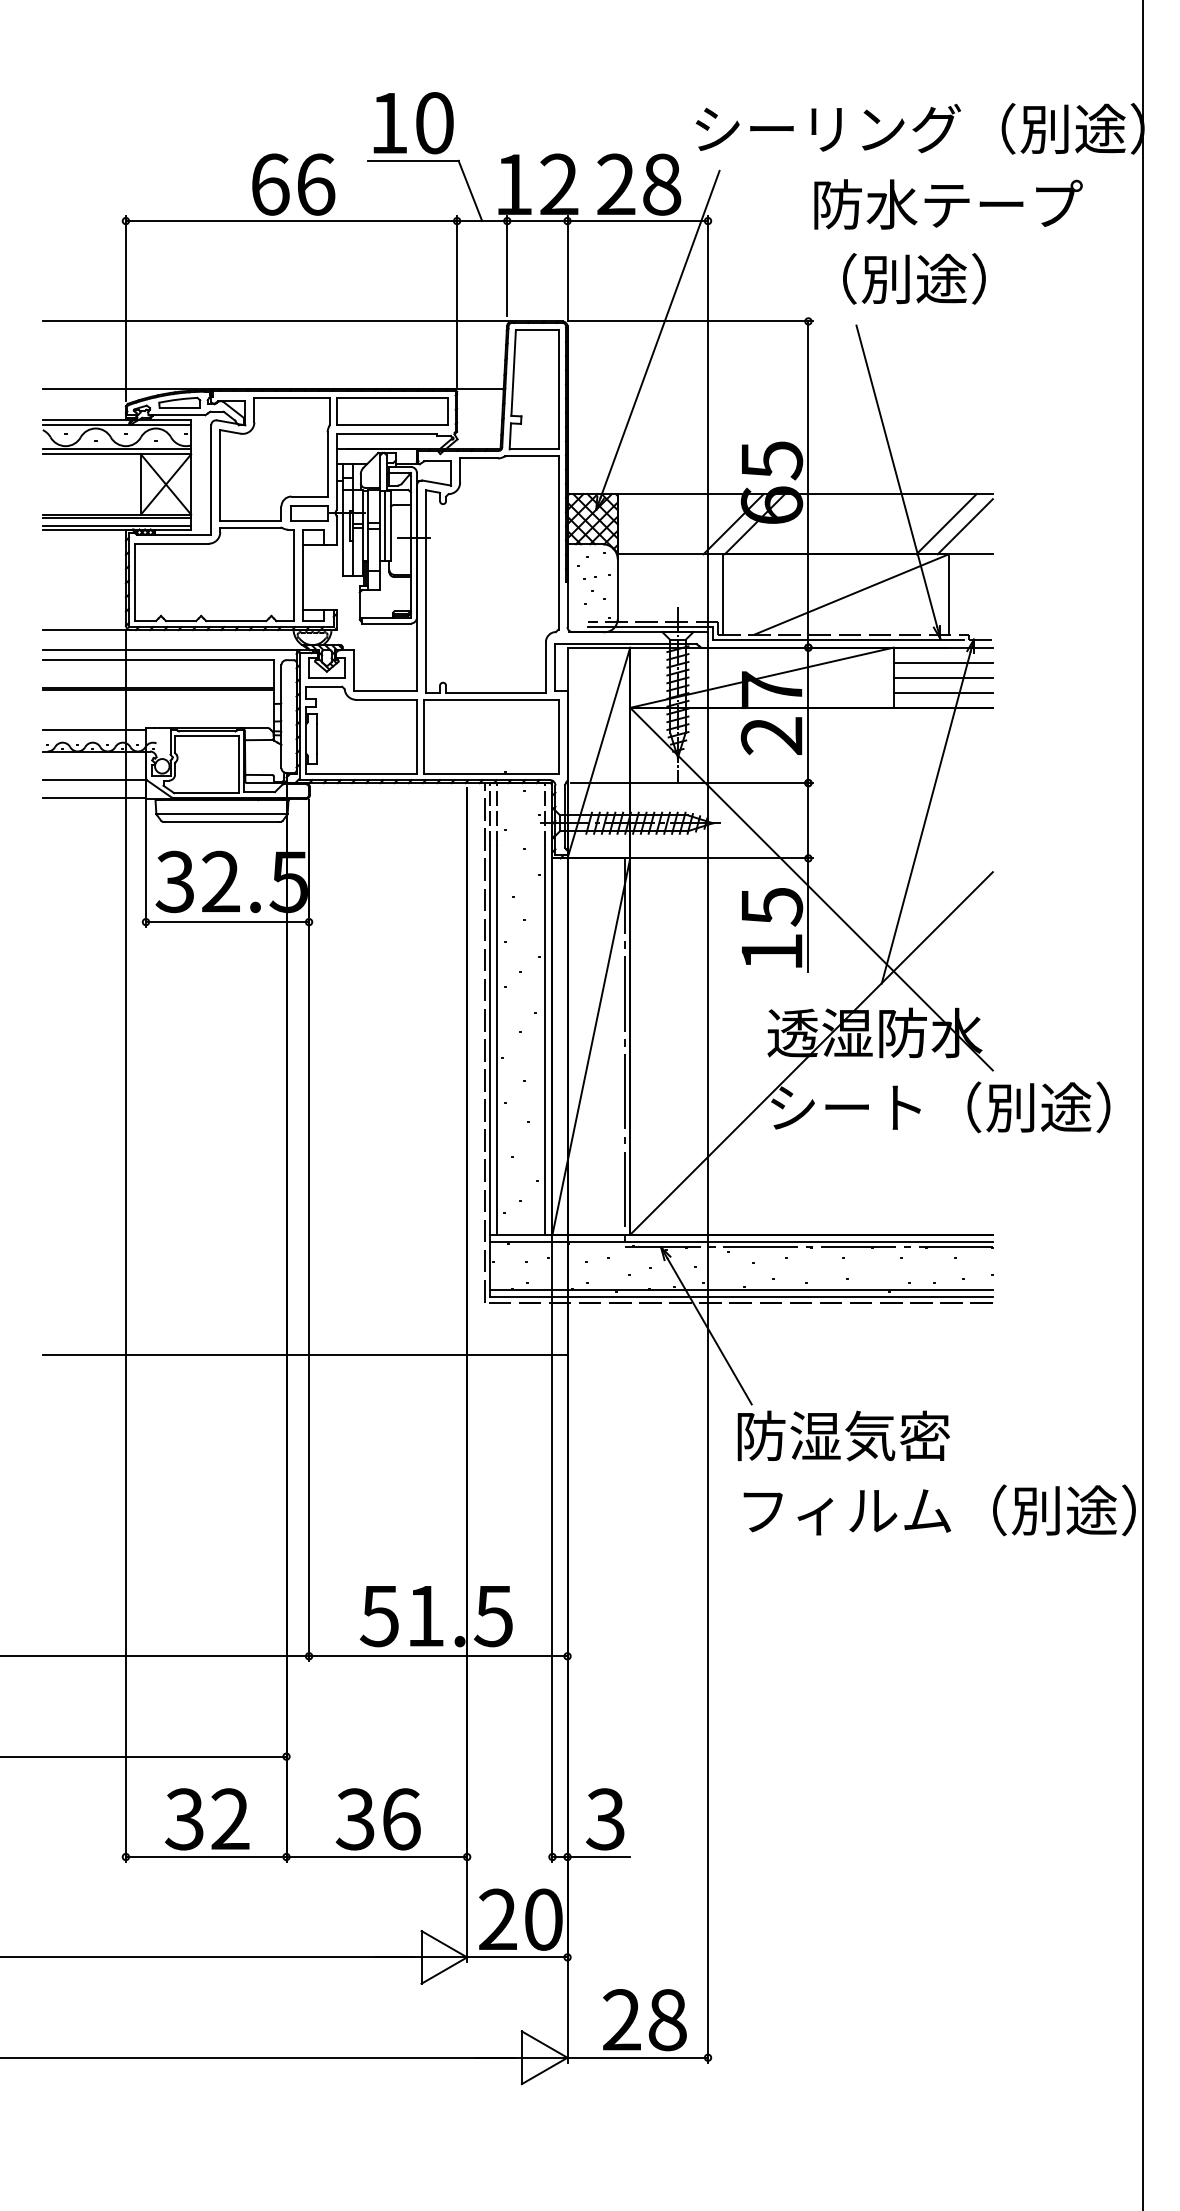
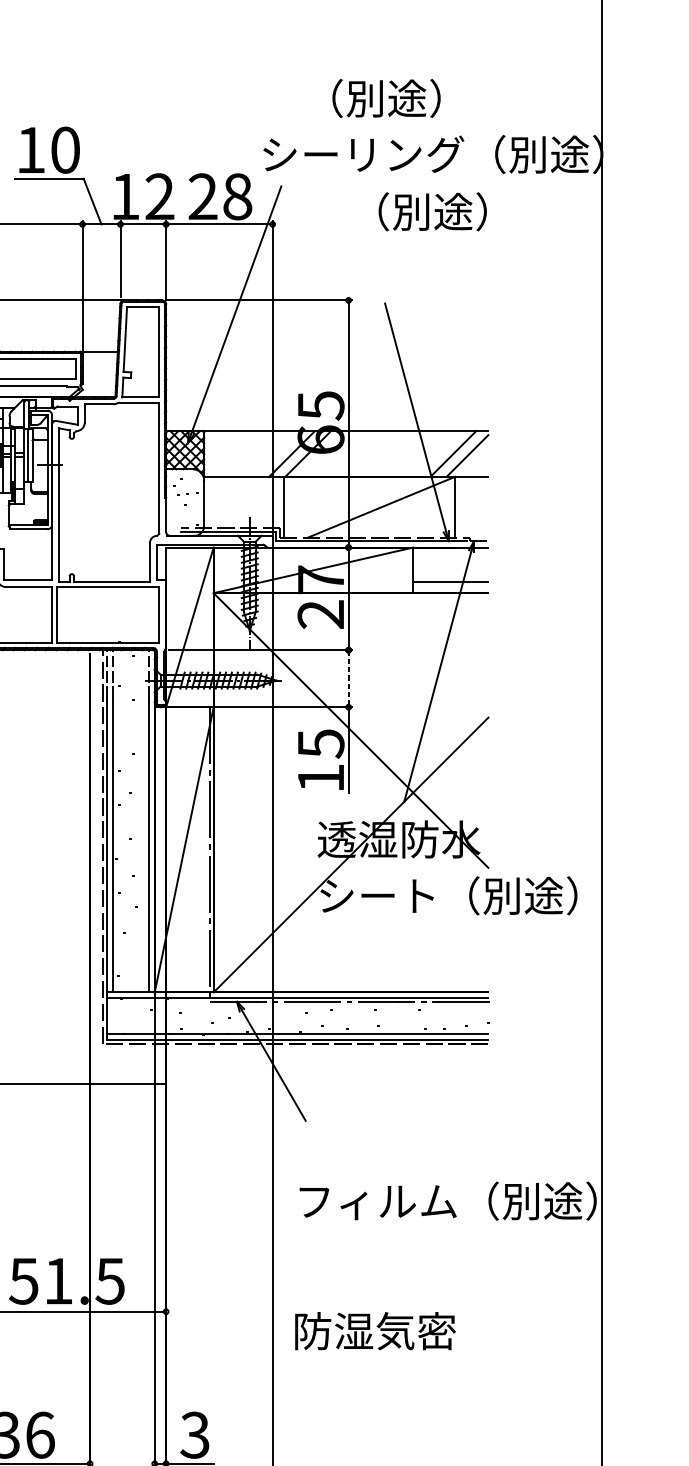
text: (948, 204) -> (454, 211), 防水テープ -> （別途）
text: (914, 278) -> (386, 98), moved
line: (942, 662) -> (450, 558), removed
line: (942, 677) -> (450, 570), removed
line: (808, 820) -> (348, 678), solid -> dashed
text: (843, 1435) -> (375, 1330), moved

